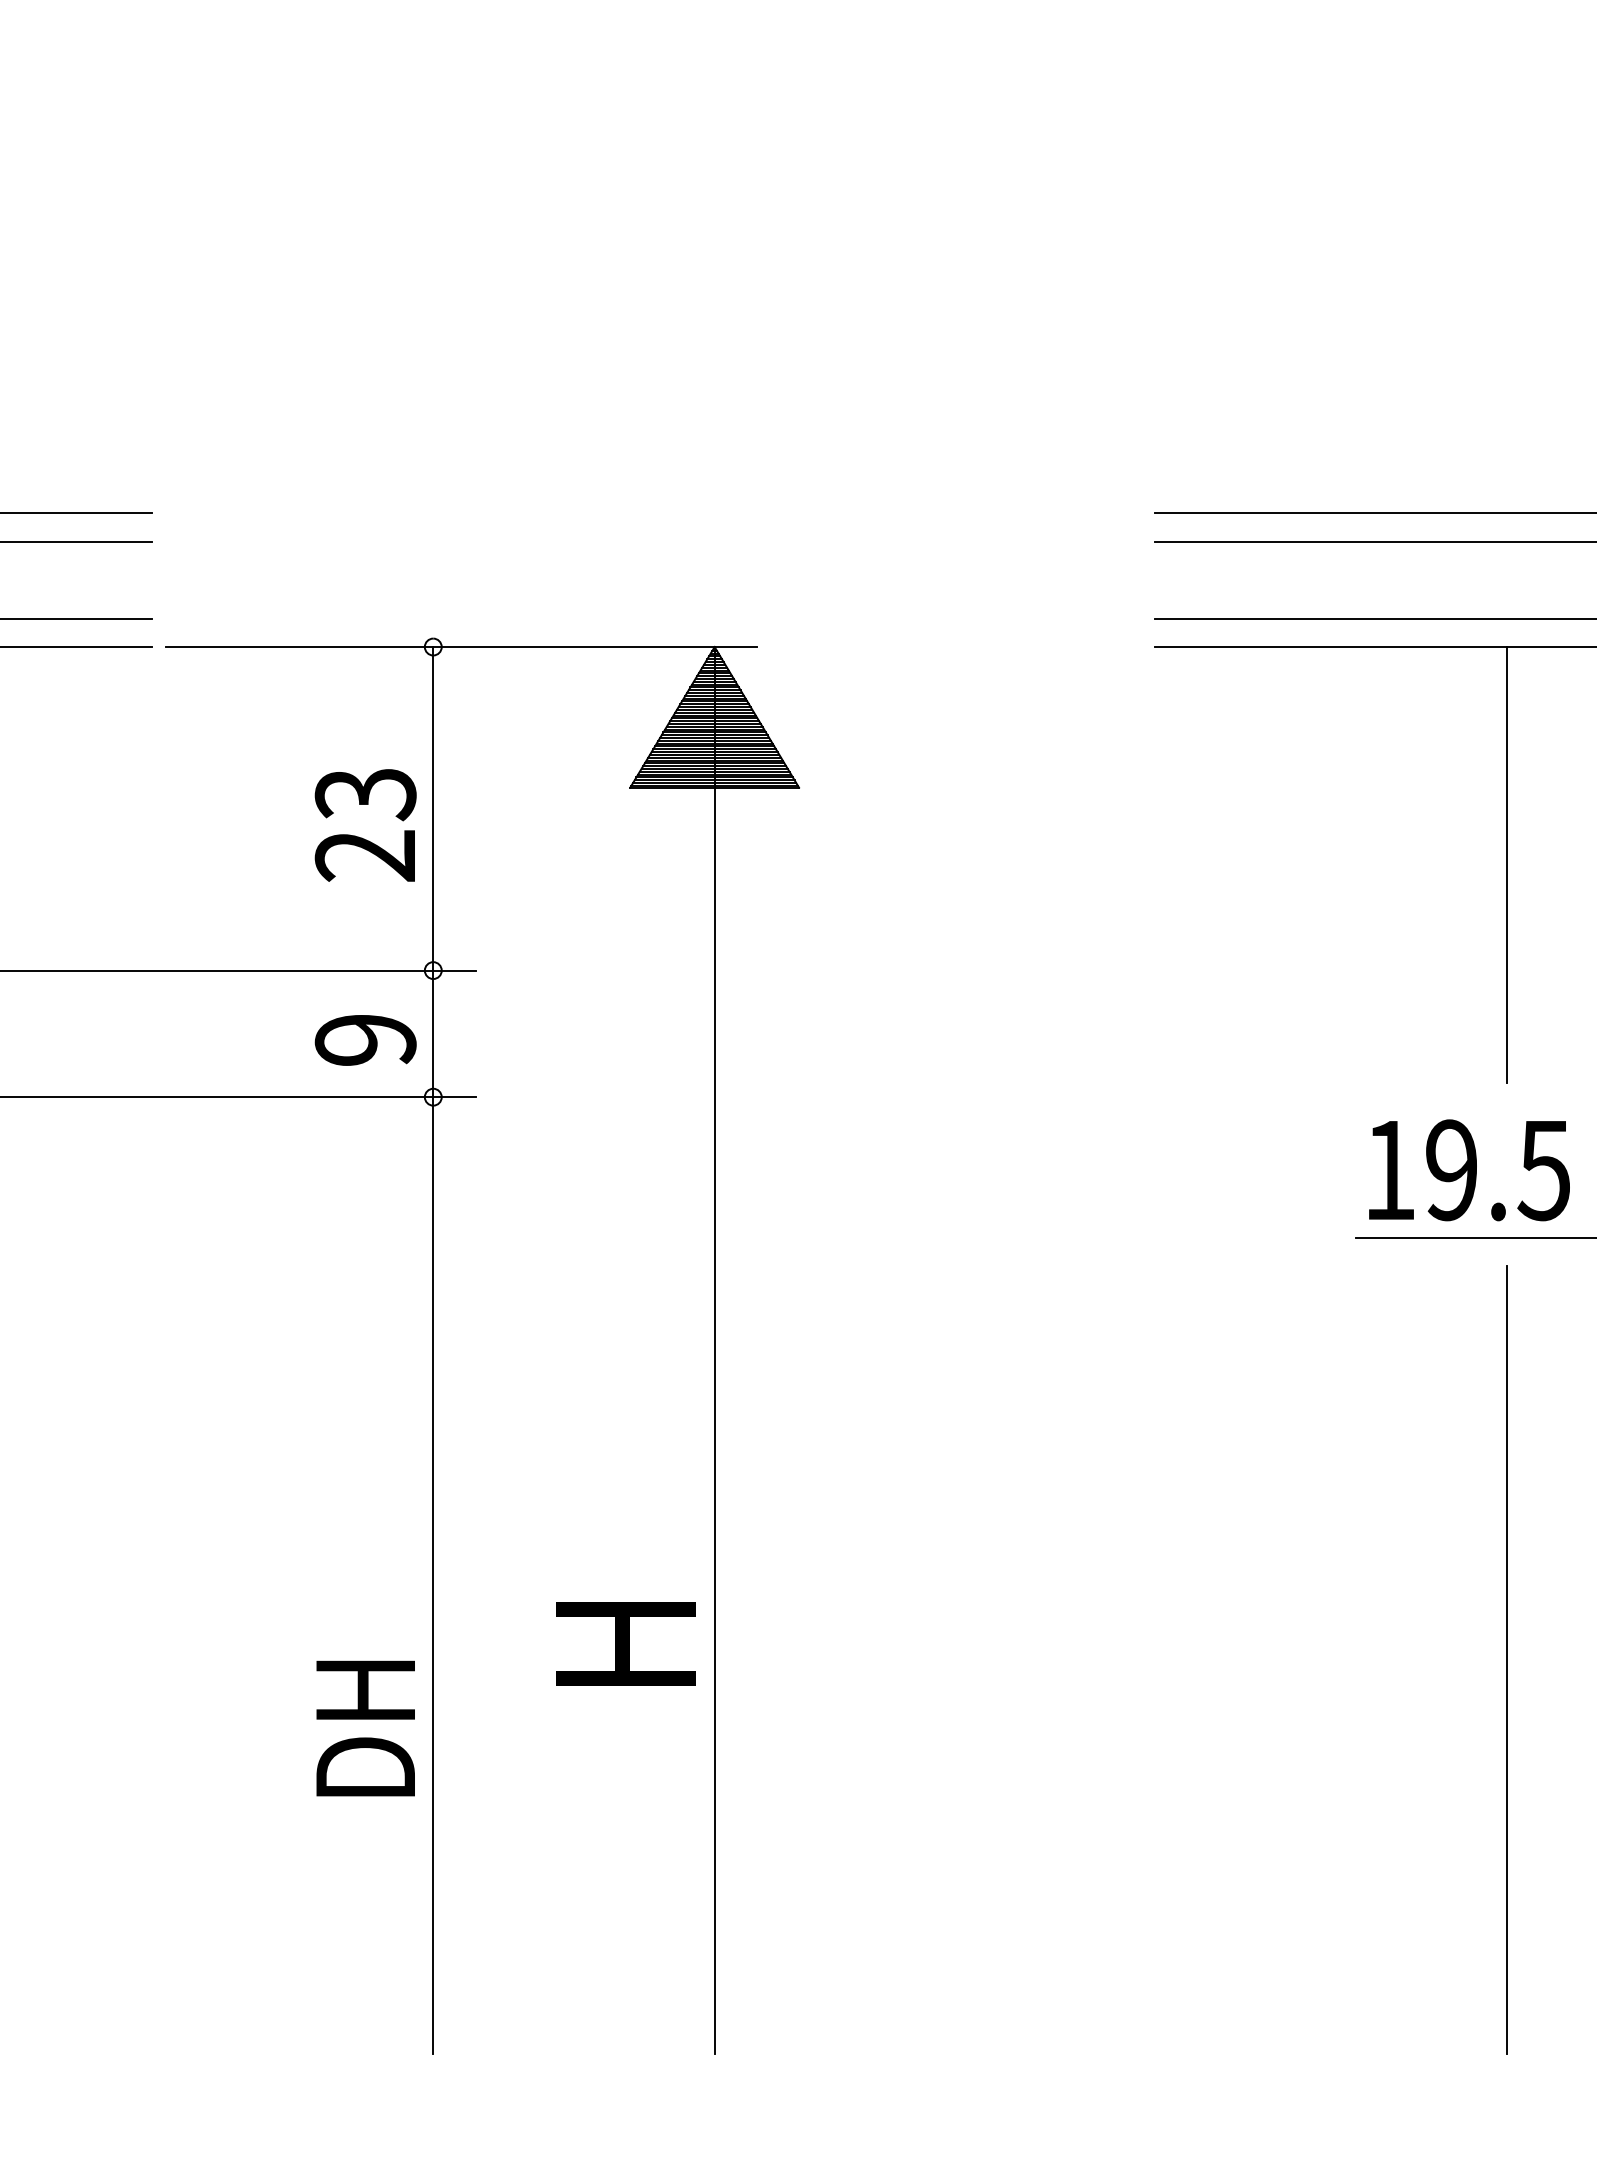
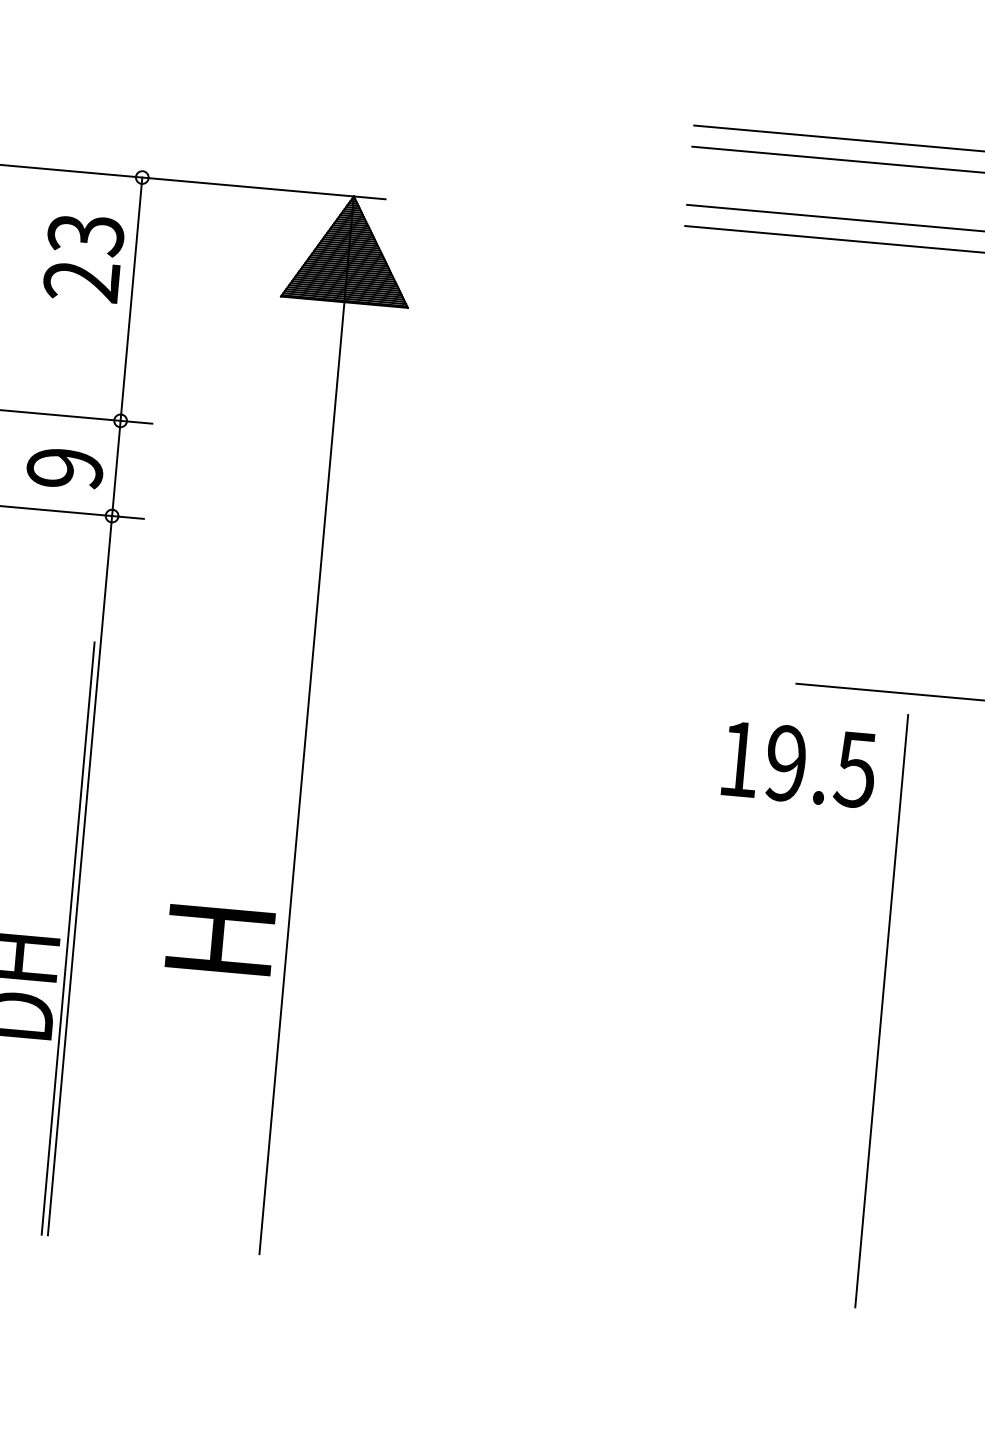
text: (365, 825) -> (83, 258), moved
line: (1507, 865) -> (935, 413), removed
text: (1469, 1170) -> (799, 764), moved
line: (424, 1659) -> (67, 938), added

